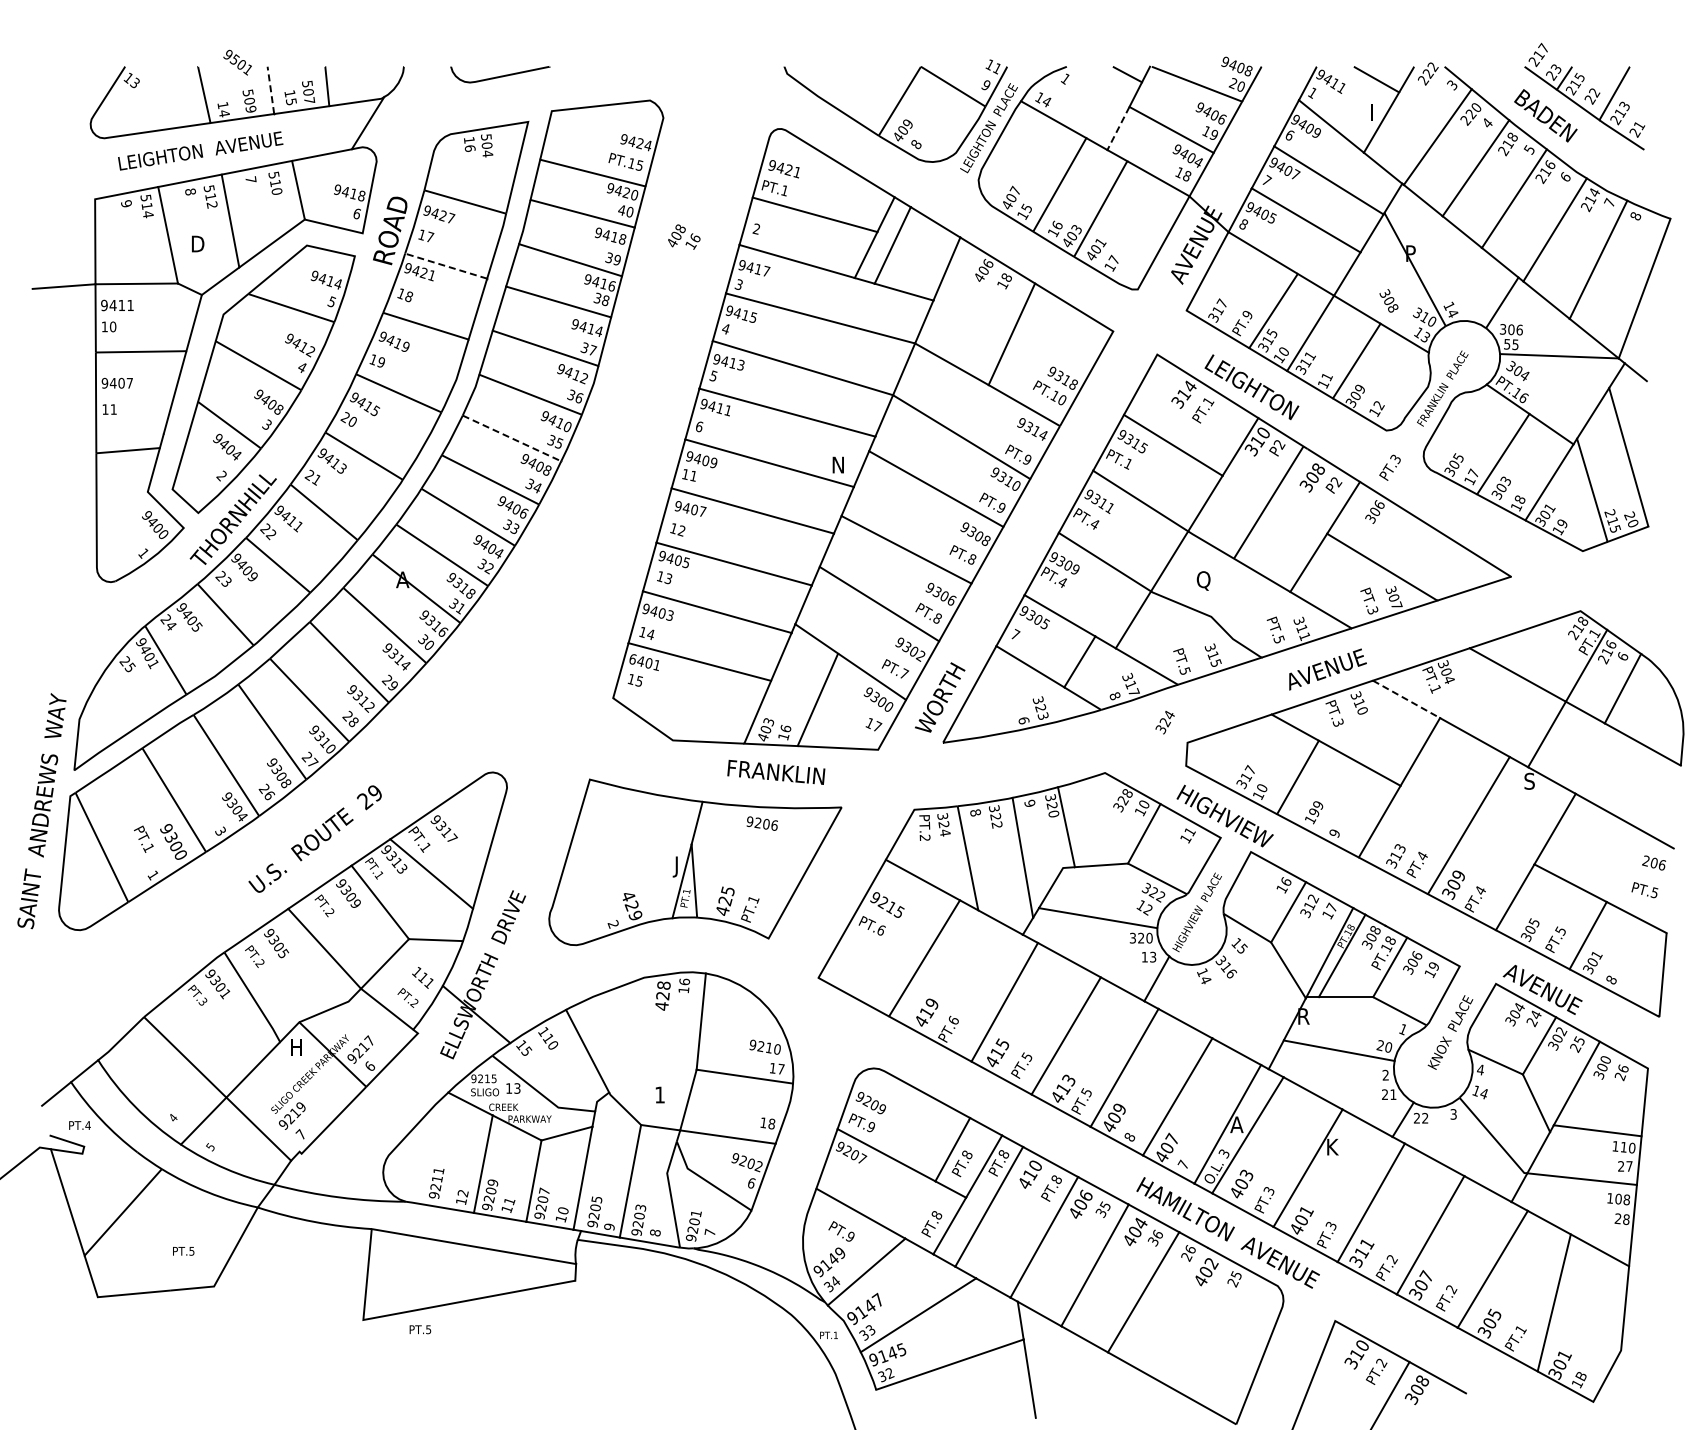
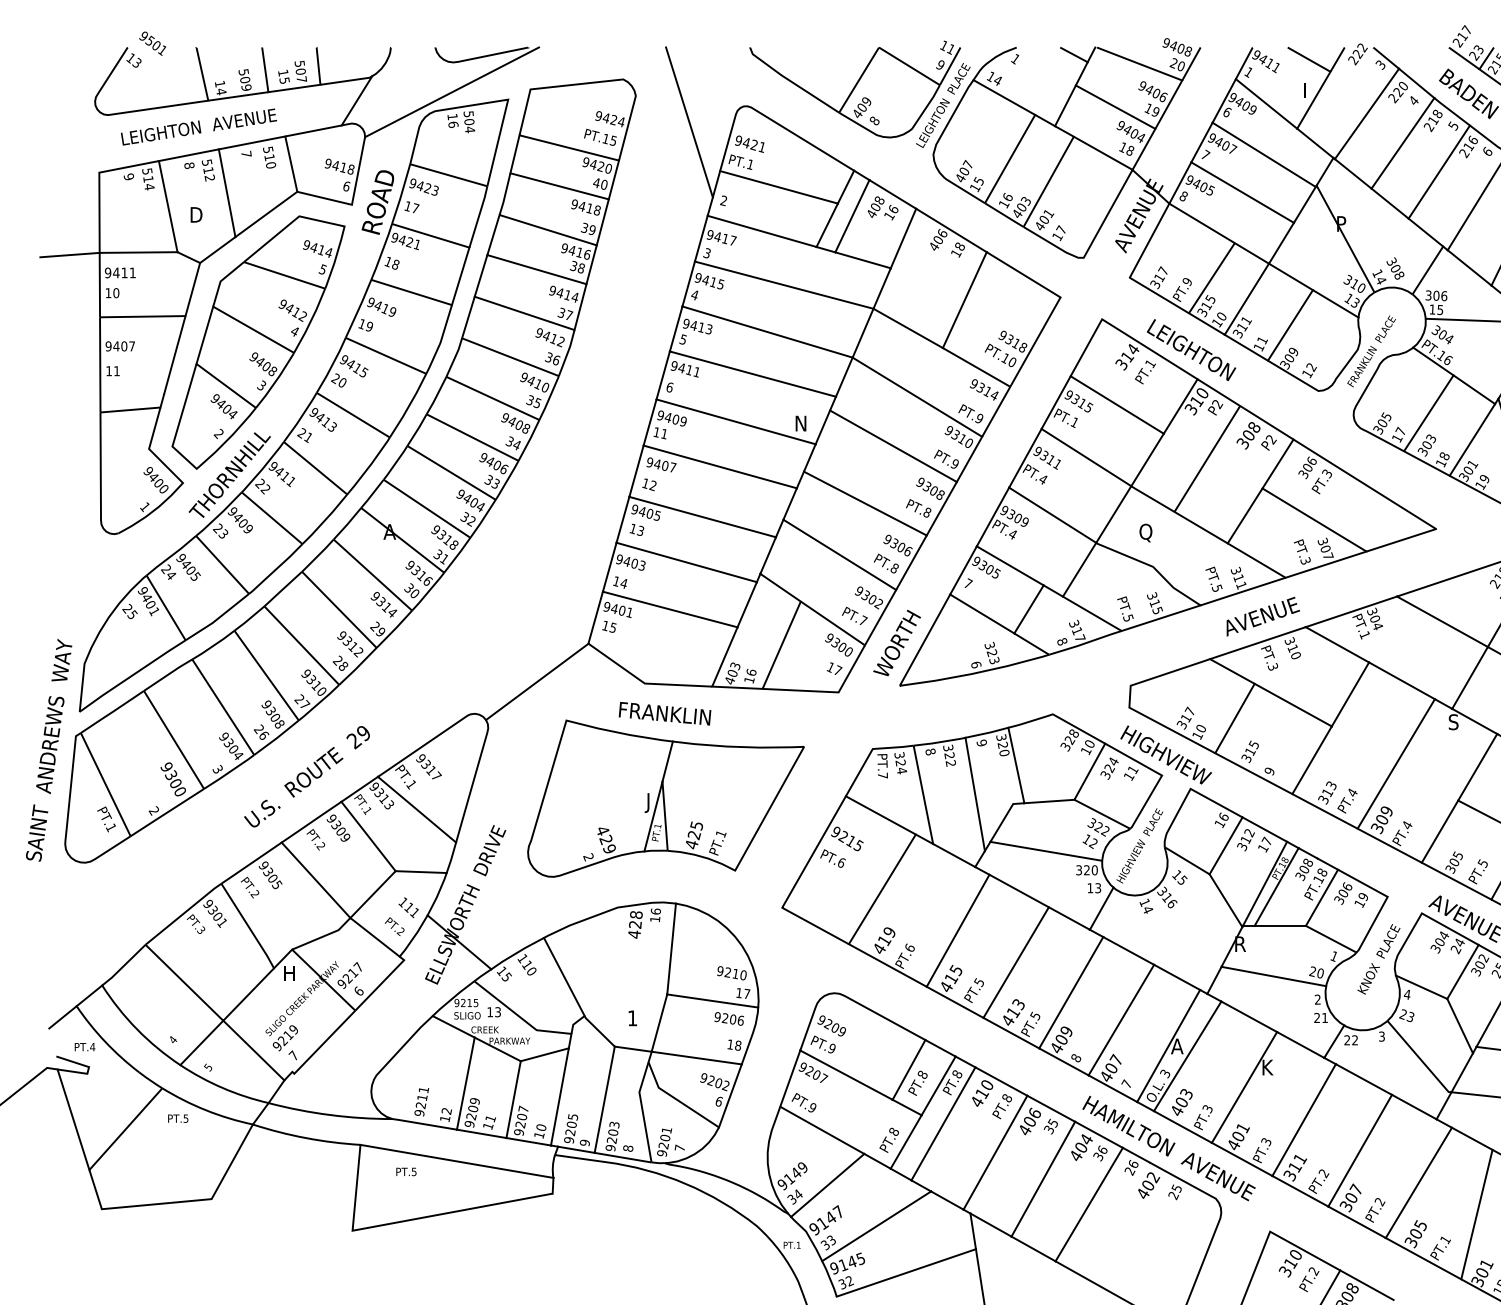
text: (237, 62) -> (152, 43), moved
line: (270, 89) -> (264, 69), dashed -> solid
line: (468, 113) -> (451, 91), added
line: (1118, 128) -> (1065, 105), dashed -> solid
line: (719, 145) -> (688, 121), added
text: (450, 217) -> (434, 189), 9427 -> 9423
text: (684, 236) -> (883, 207), moved
line: (446, 266) -> (431, 236), dashed -> solid
text: (1388, 300) -> (1394, 268), moved
text: (1507, 344) -> (1432, 309), 55 -> 15
line: (512, 438) -> (493, 398), dashed -> solid
text: (1389, 467) -> (1321, 481), moved
text: (632, 659) -> (606, 607), 6401 -> 9401
line: (1406, 699) -> (1337, 644), dashed -> solid
text: (1164, 722) -> (1108, 768), moved
line: (558, 738) -> (536, 681), added
text: (776, 771) -> (665, 712), moved
text: (1313, 812) -> (1249, 751), 199 -> 315
text: (761, 823) -> (728, 1018), moved
text: (924, 837) -> (882, 775), PT.2 -> PT.7
text: (143, 838) -> (106, 818), moved
text: (152, 874) -> (153, 810), 1 -> 2
text: (1479, 1092) -> (1406, 1015), 14 -> 23
text: (841, 1231) -> (803, 1102), moved
text: (183, 1251) -> (178, 1118), moved
text: (420, 1329) -> (406, 1171), moved

